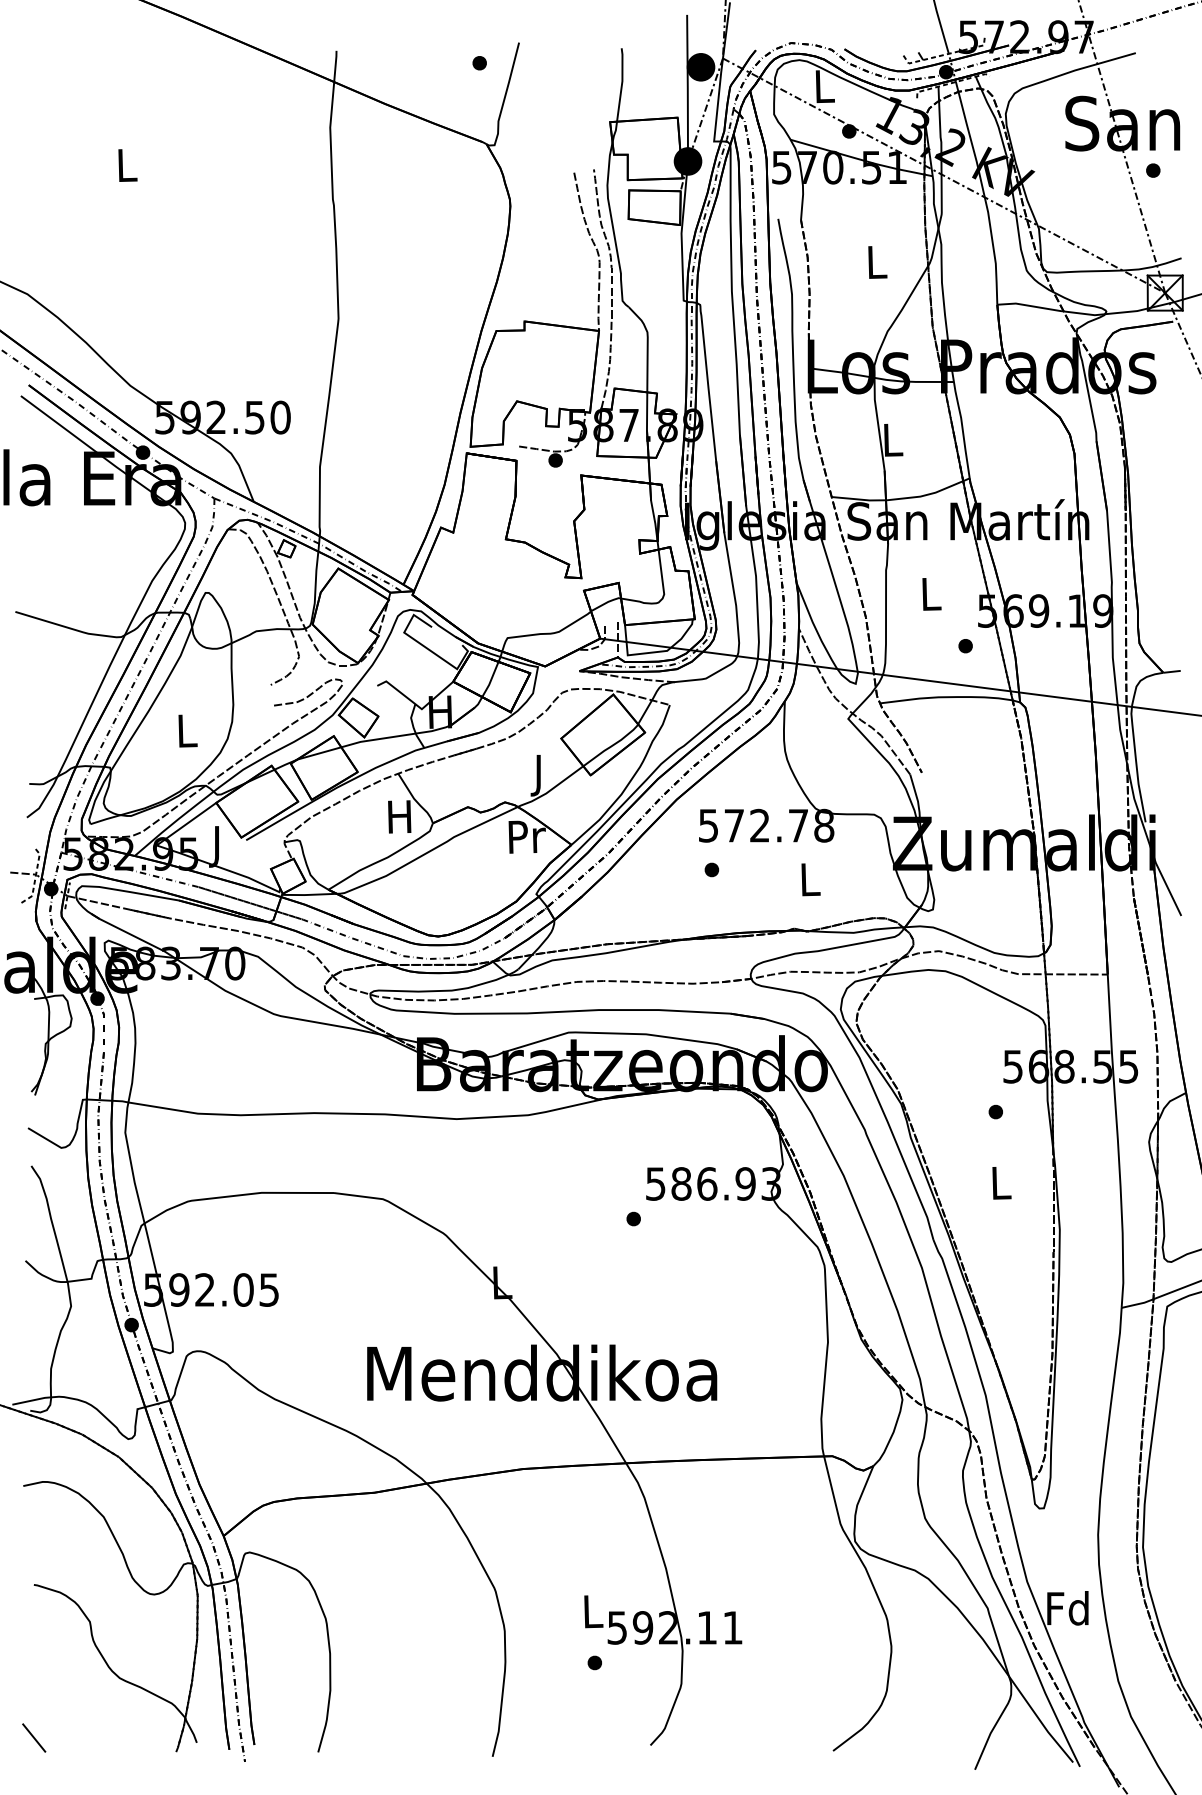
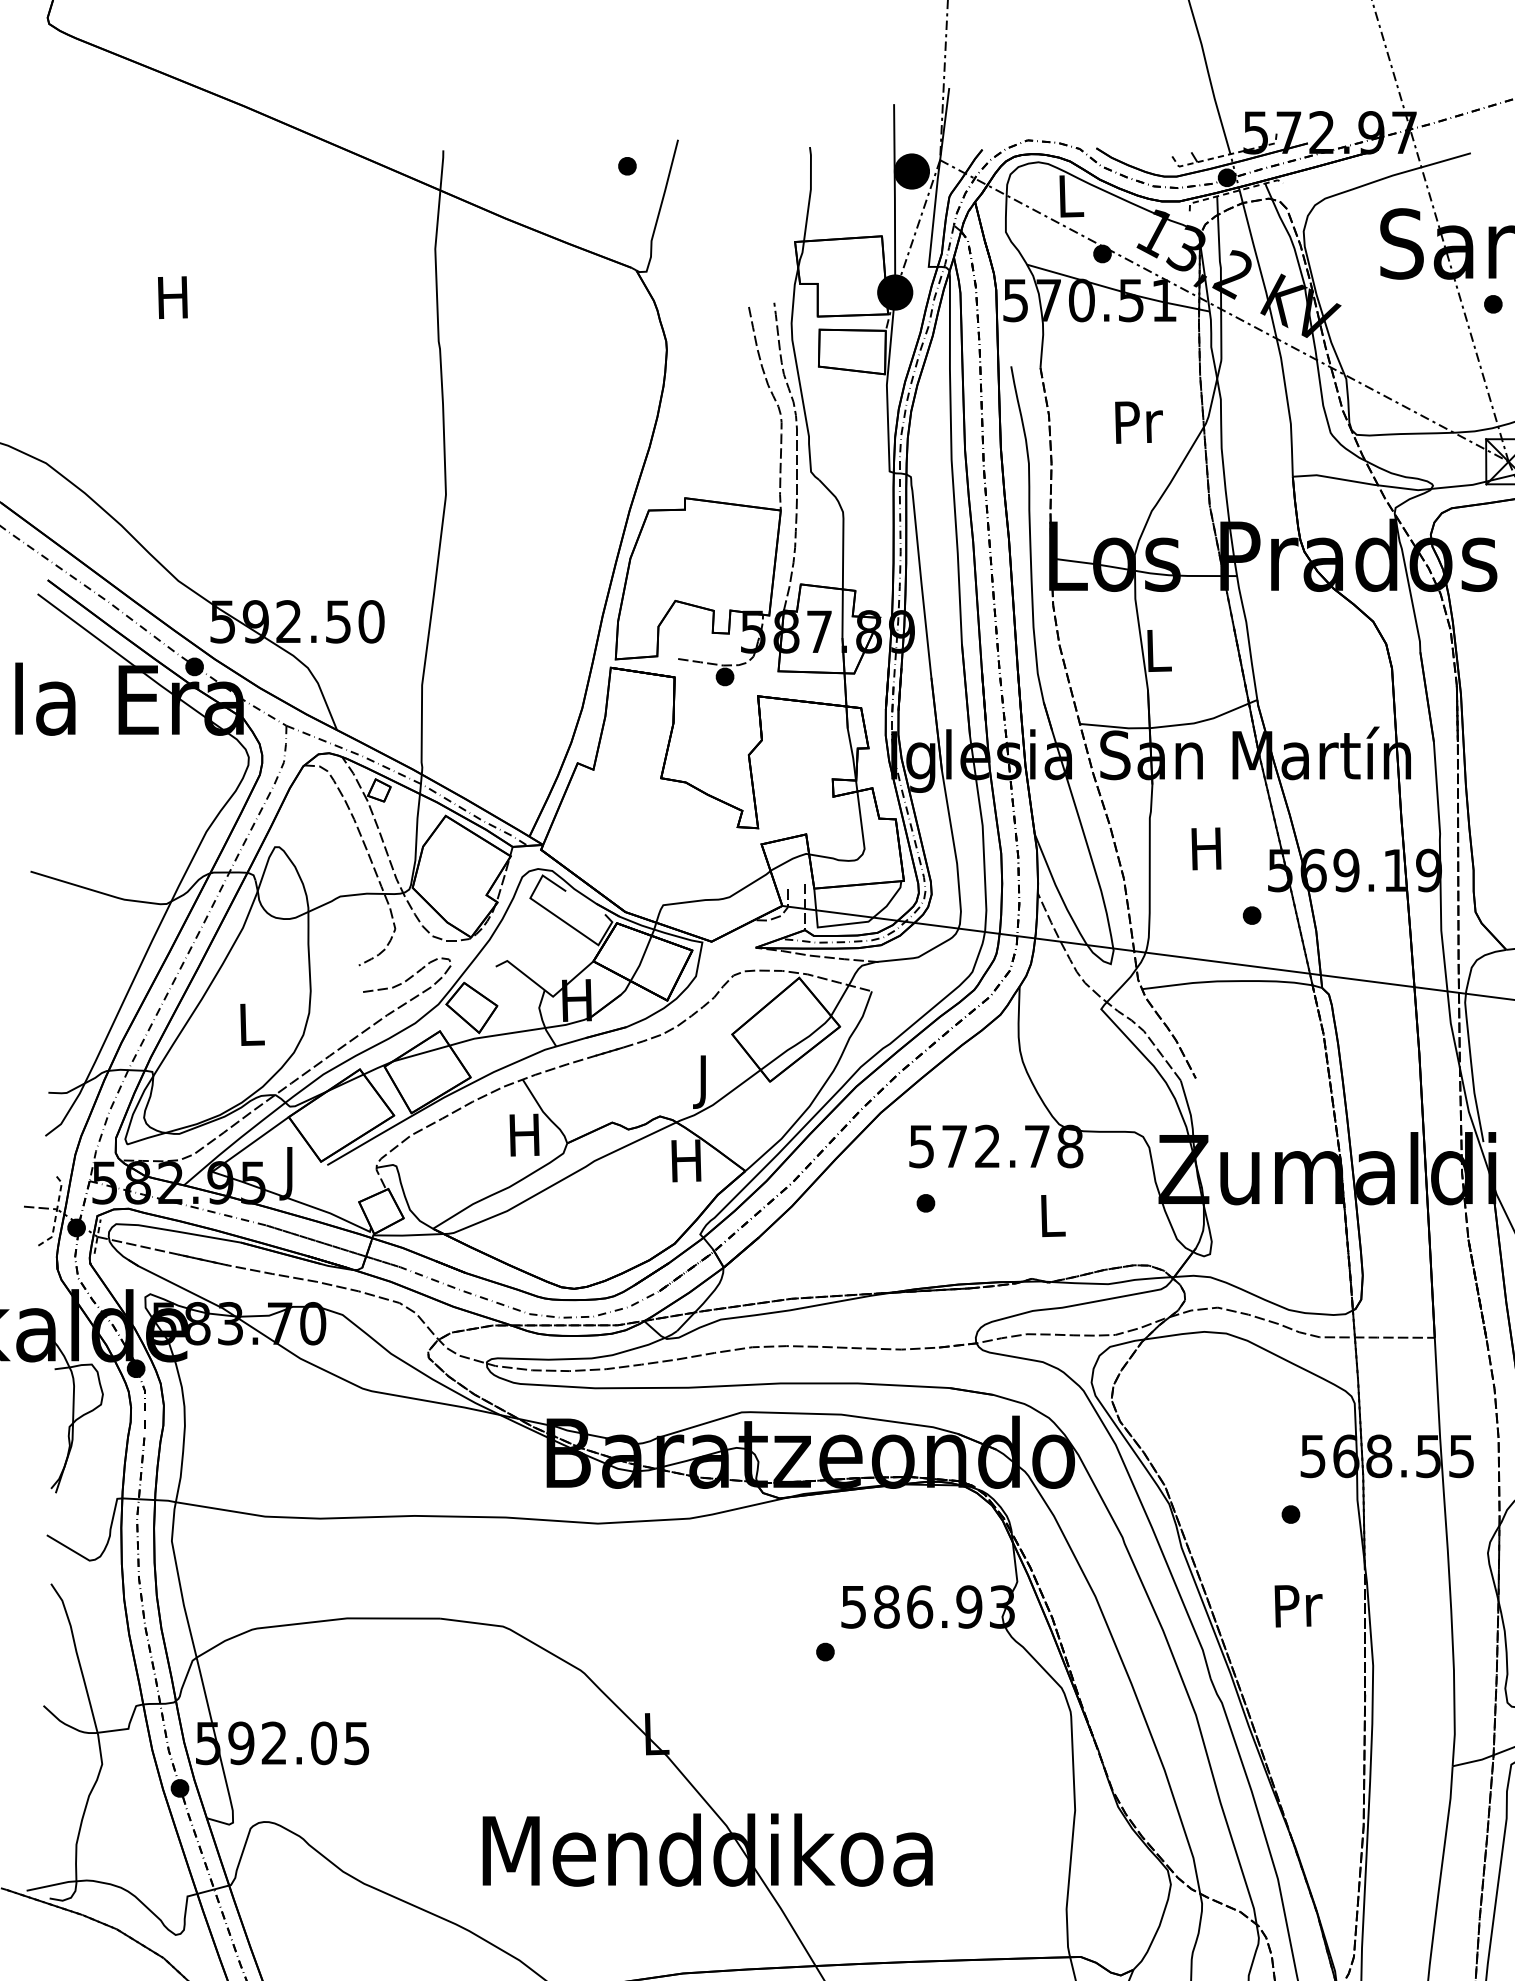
text: (125, 164) -> (172, 296), L -> H
text: (877, 262) -> (1138, 422), L -> Pr
text: (929, 593) -> (1205, 847), L -> H
text: (526, 836) -> (687, 1160), Pr -> H
text: (1001, 1183) -> (1298, 1606), L -> Pr

